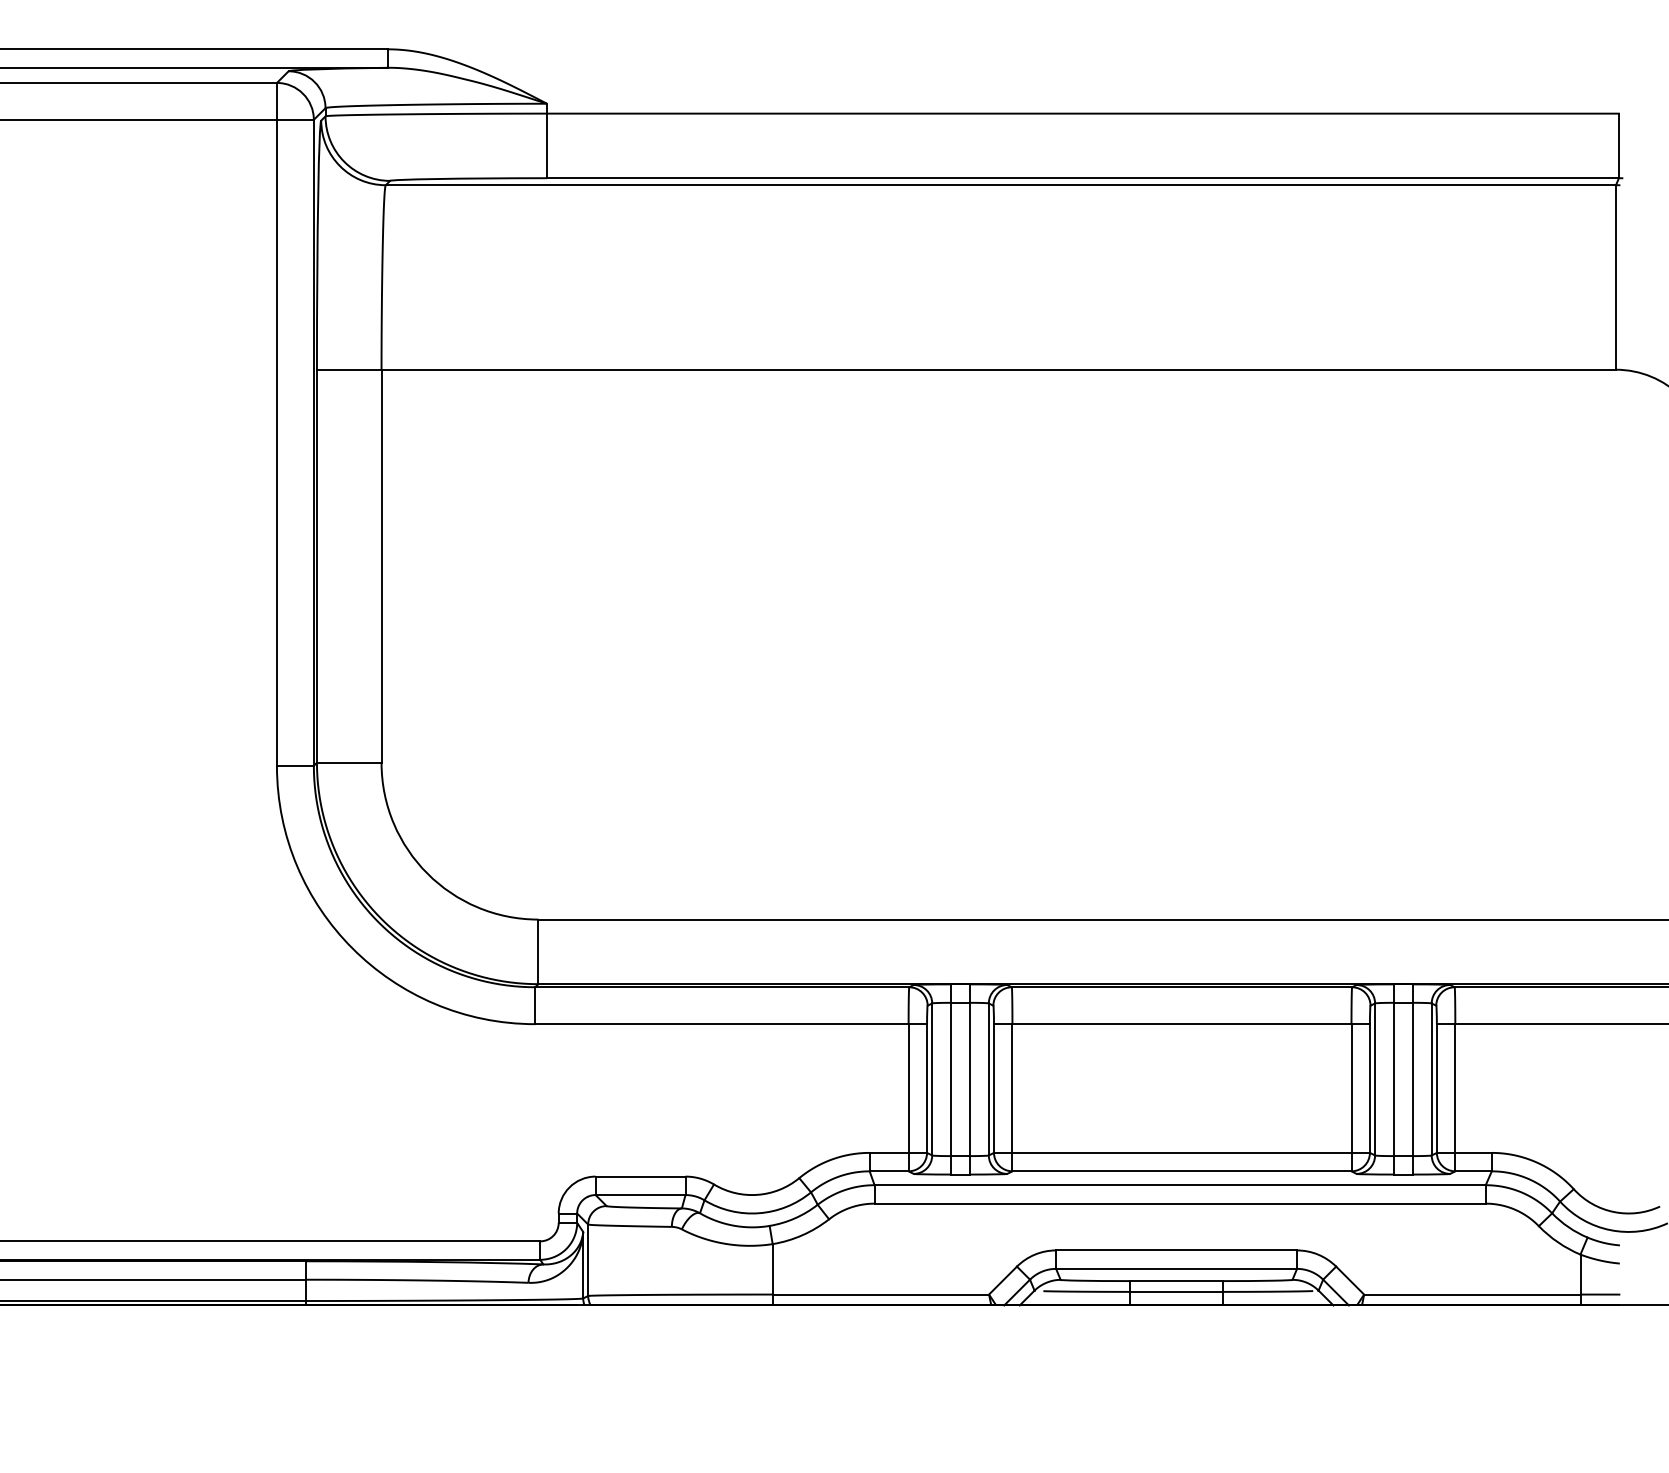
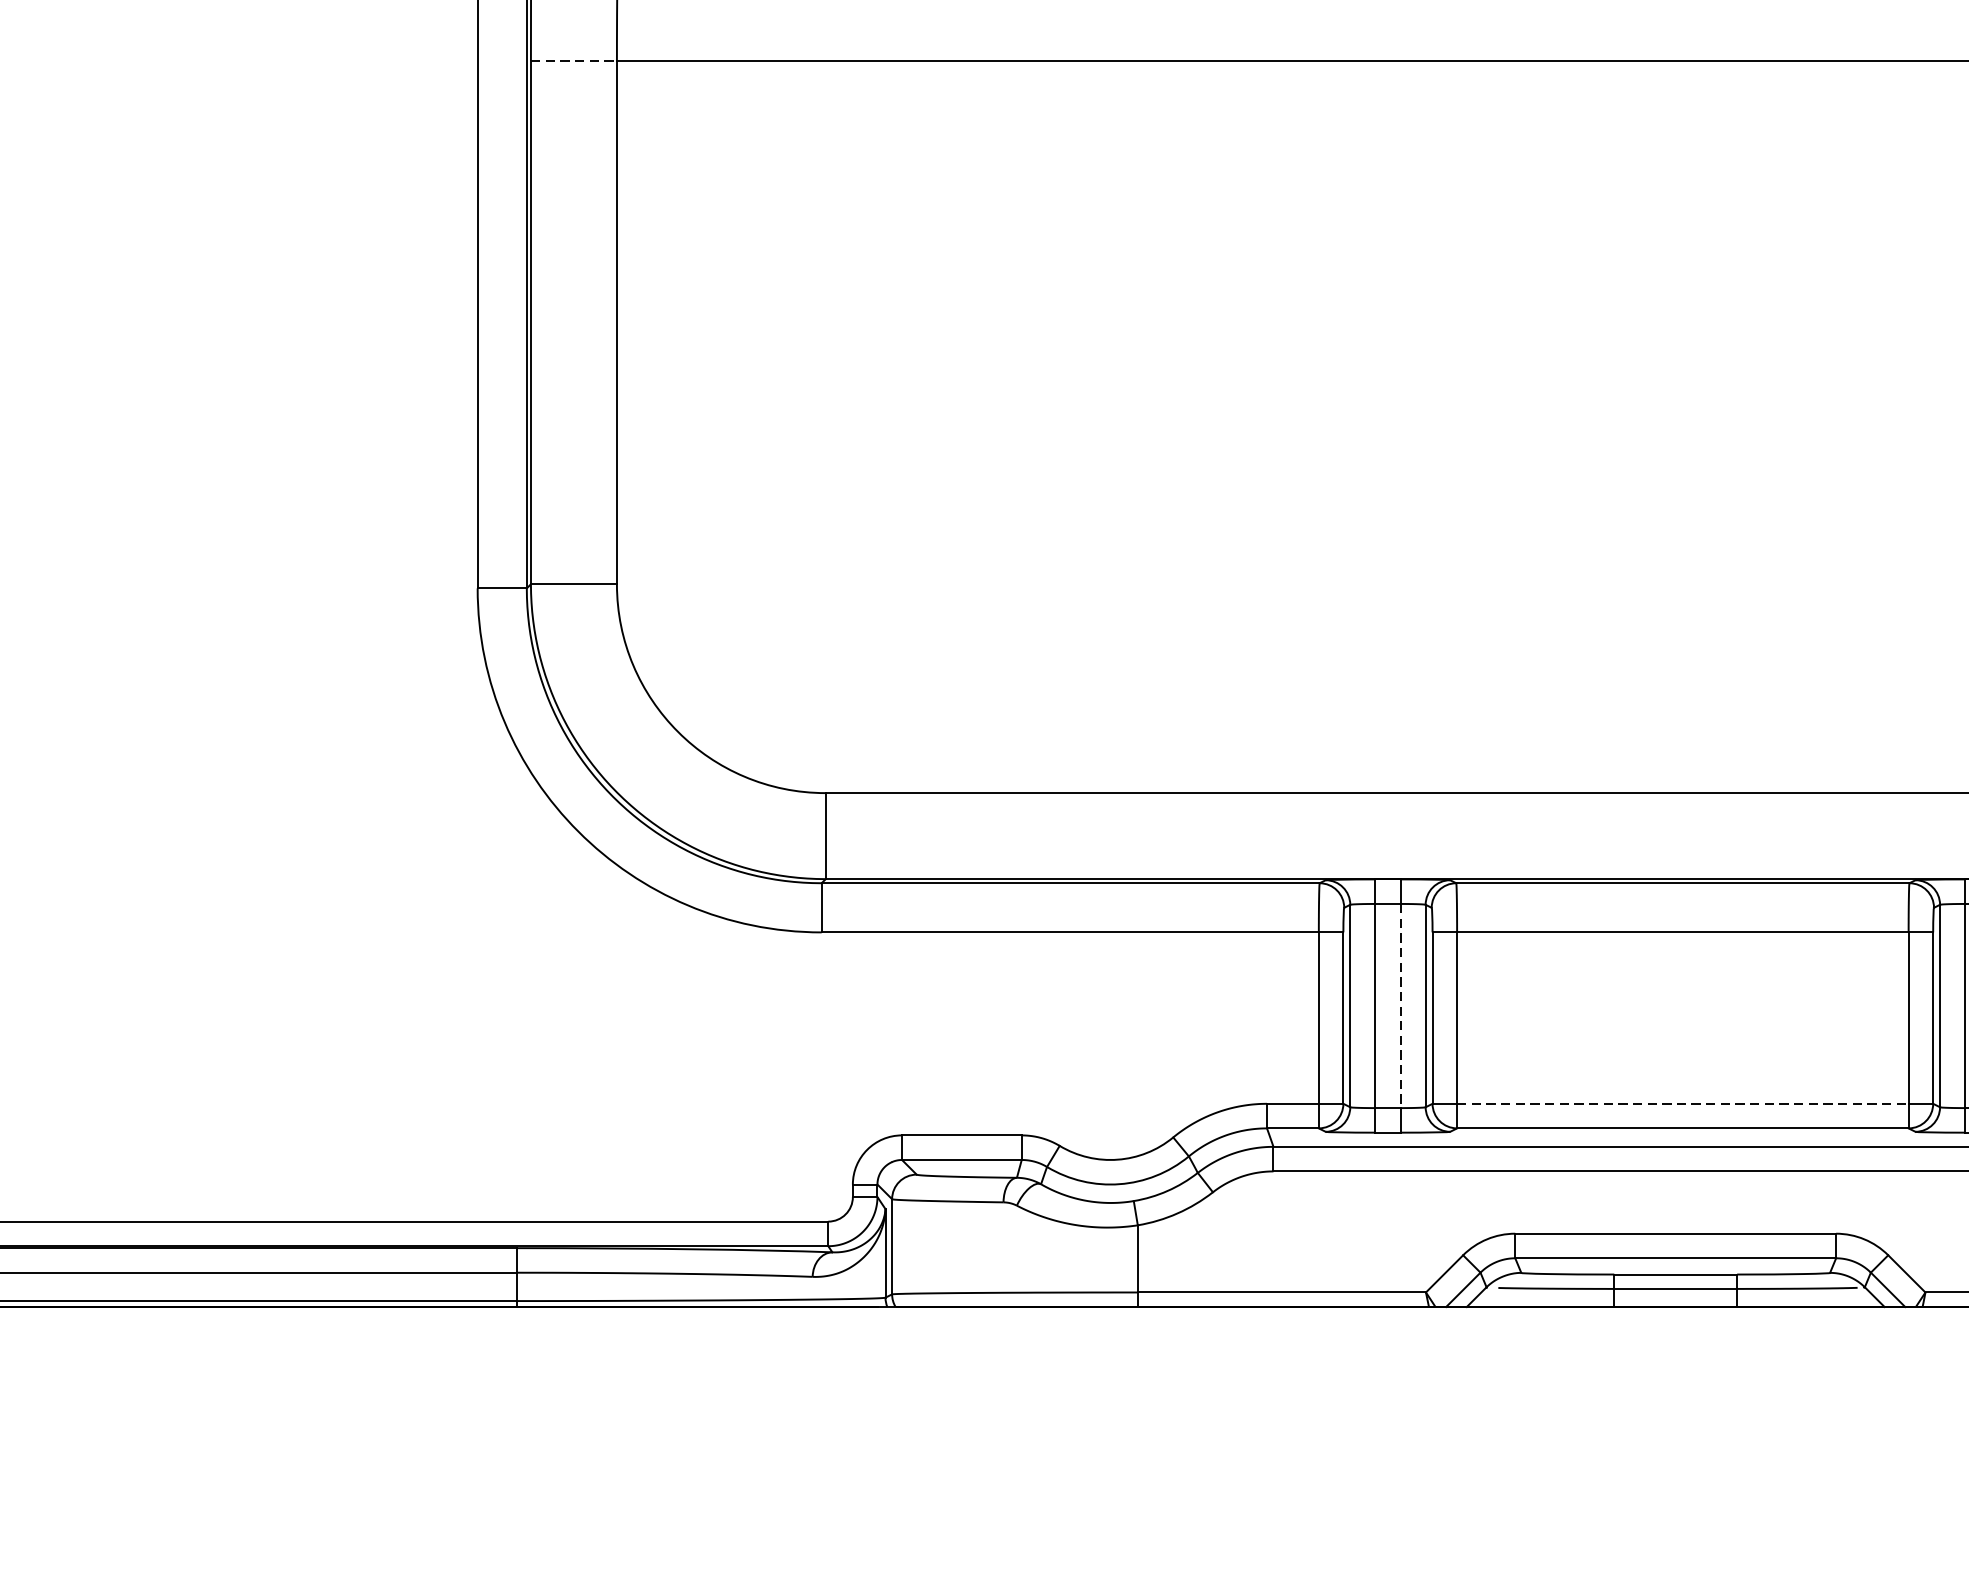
line: (349, 369) -> (574, 60), solid -> dashed
line: (970, 1079) -> (1401, 1006), solid -> dashed
line: (1181, 1152) -> (1682, 1103), solid -> dashed

